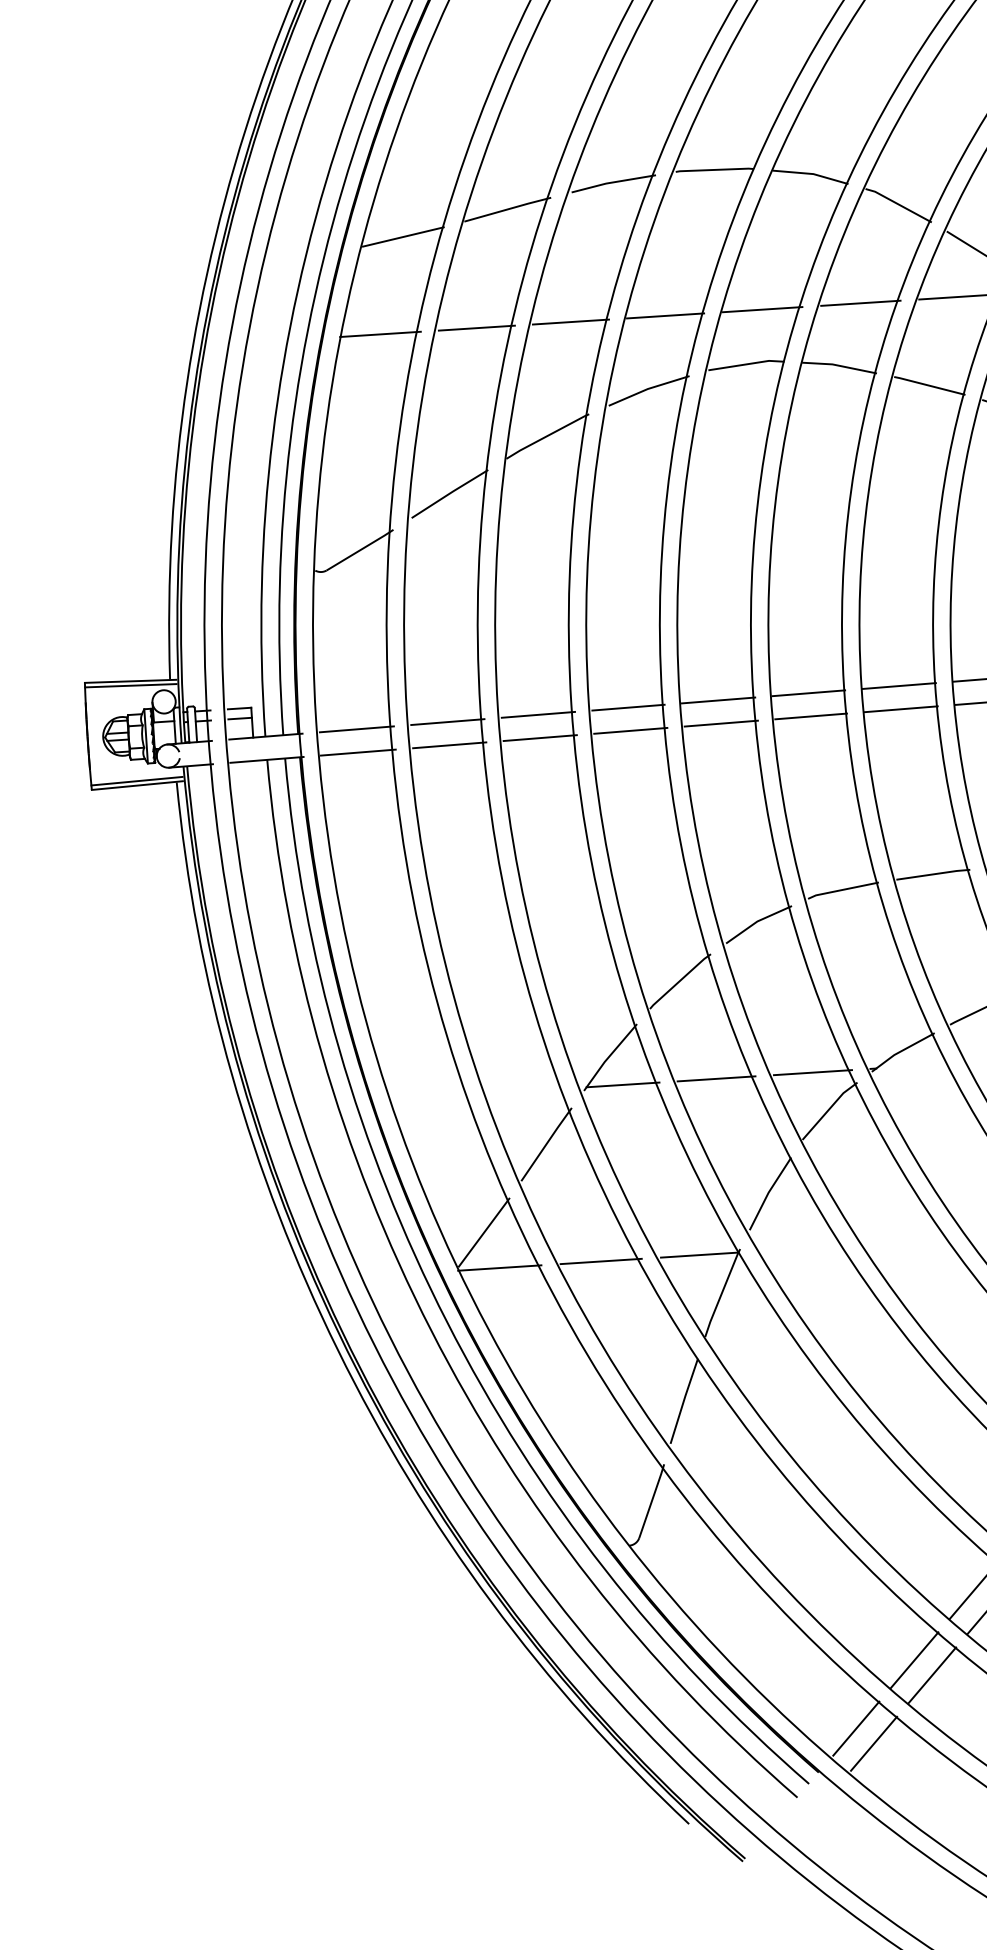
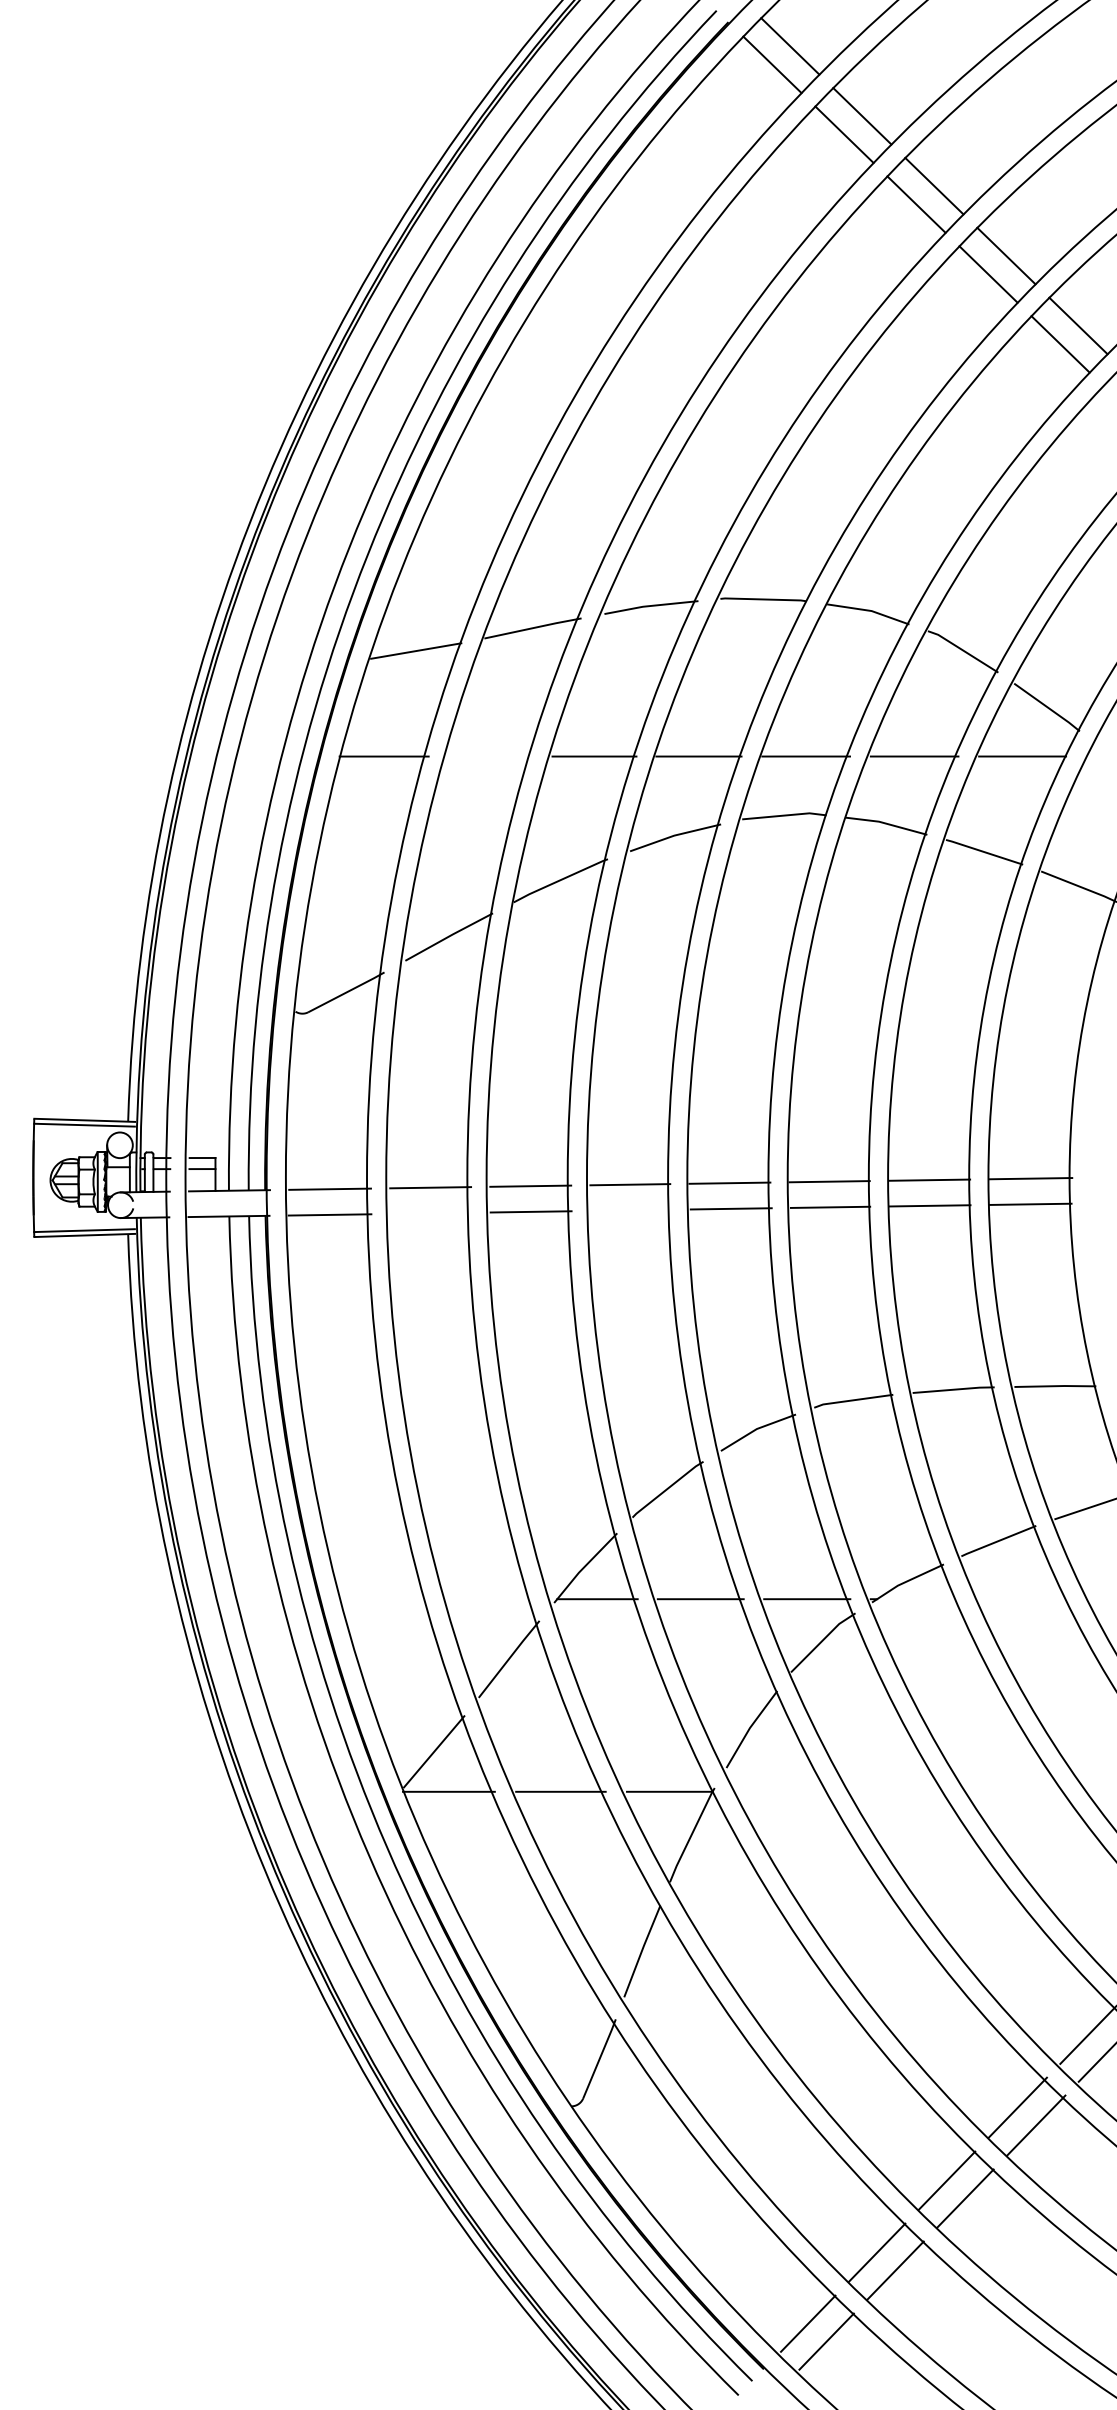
line: (476, 328) -> (490, 756), removed
line: (630, 730) -> (630, 1209), removed
line: (449, 745) -> (430, 1213), removed

